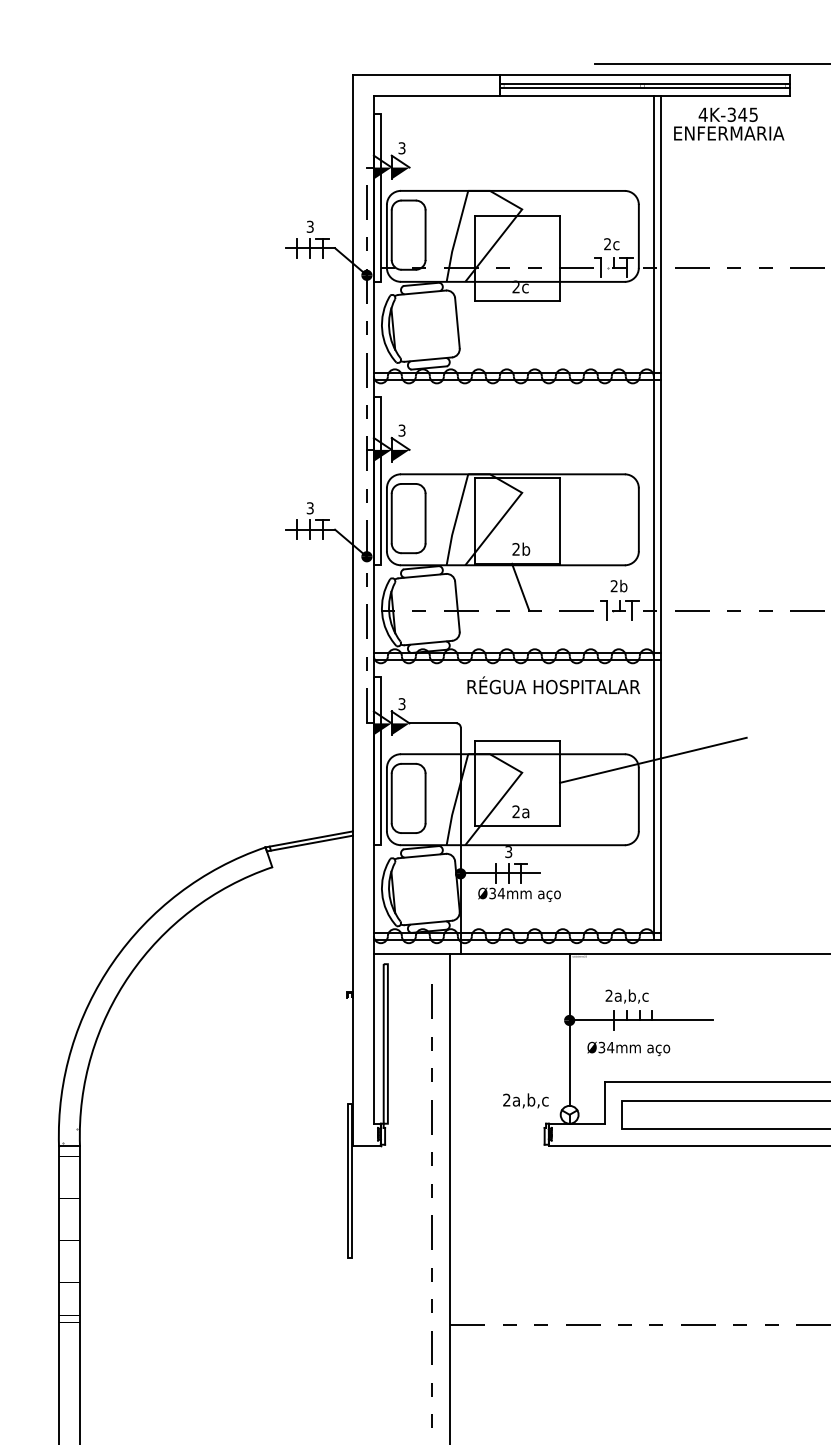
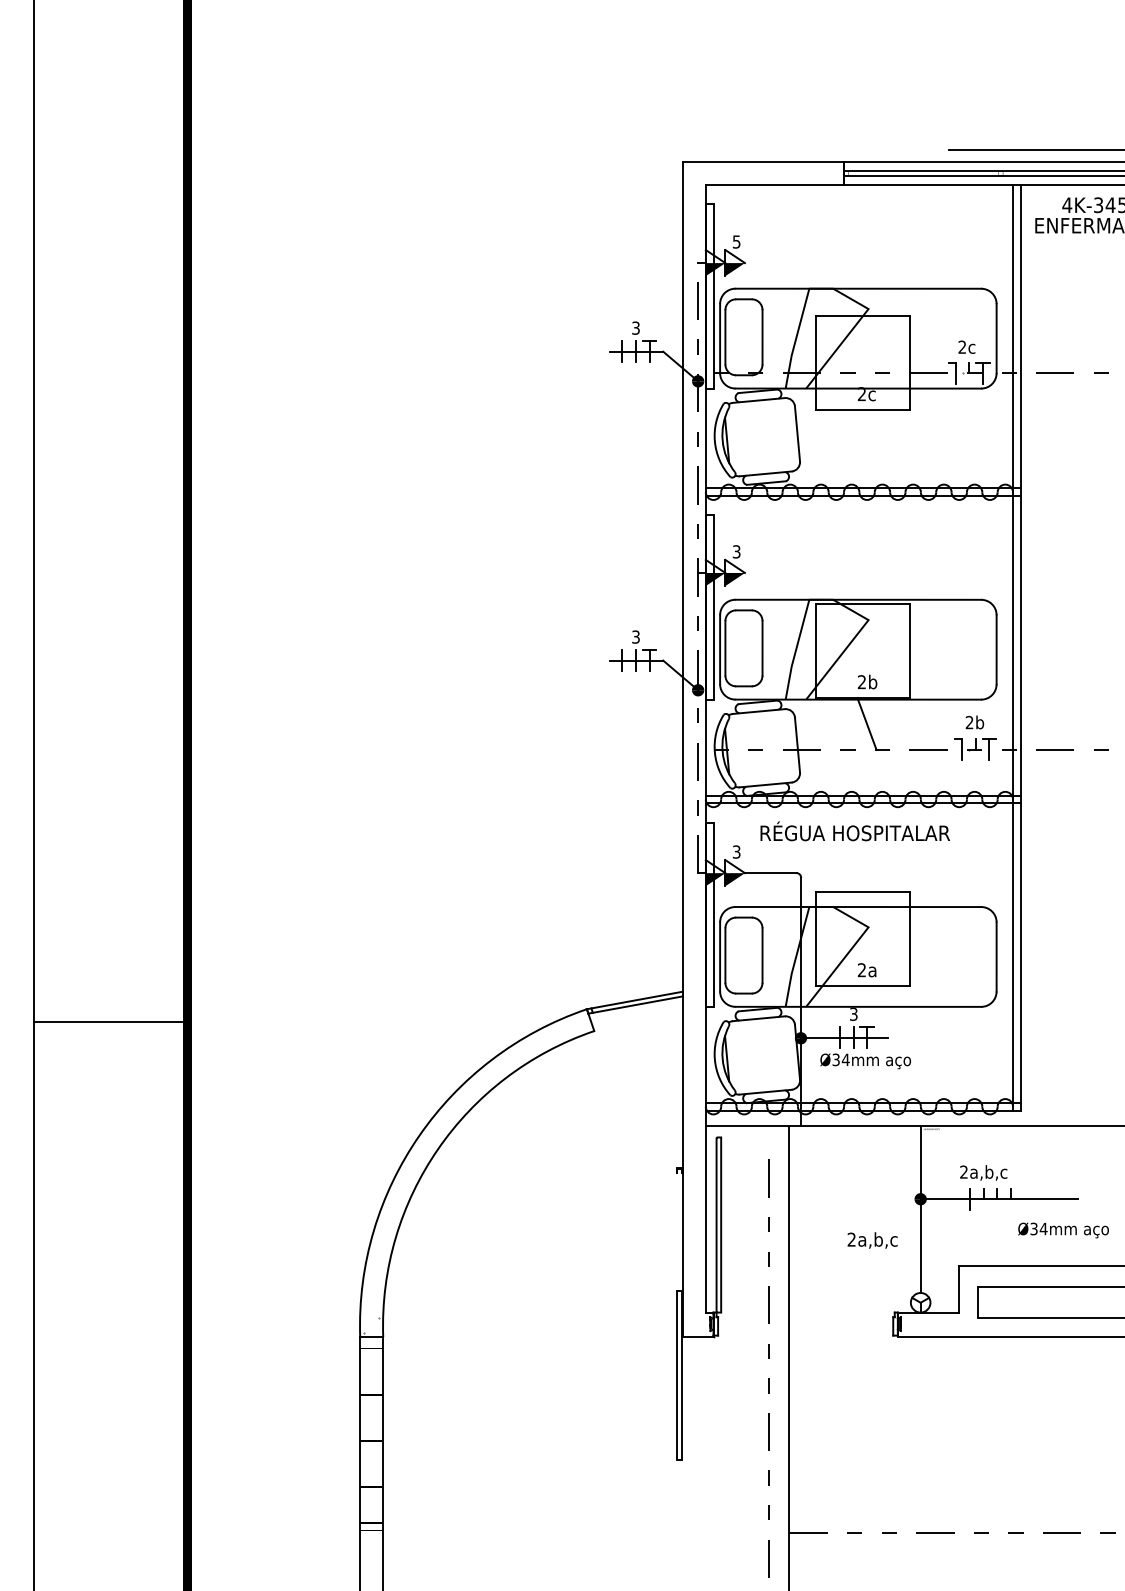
text: (401, 147) -> (736, 241), 3 -> 5
text: (553, 685) -> (854, 831), moved
line: (653, 760) -> (1012, 913), removed
text: (628, 1048) -> (1063, 1230), moved
text: (525, 1100) -> (872, 1240), moved

